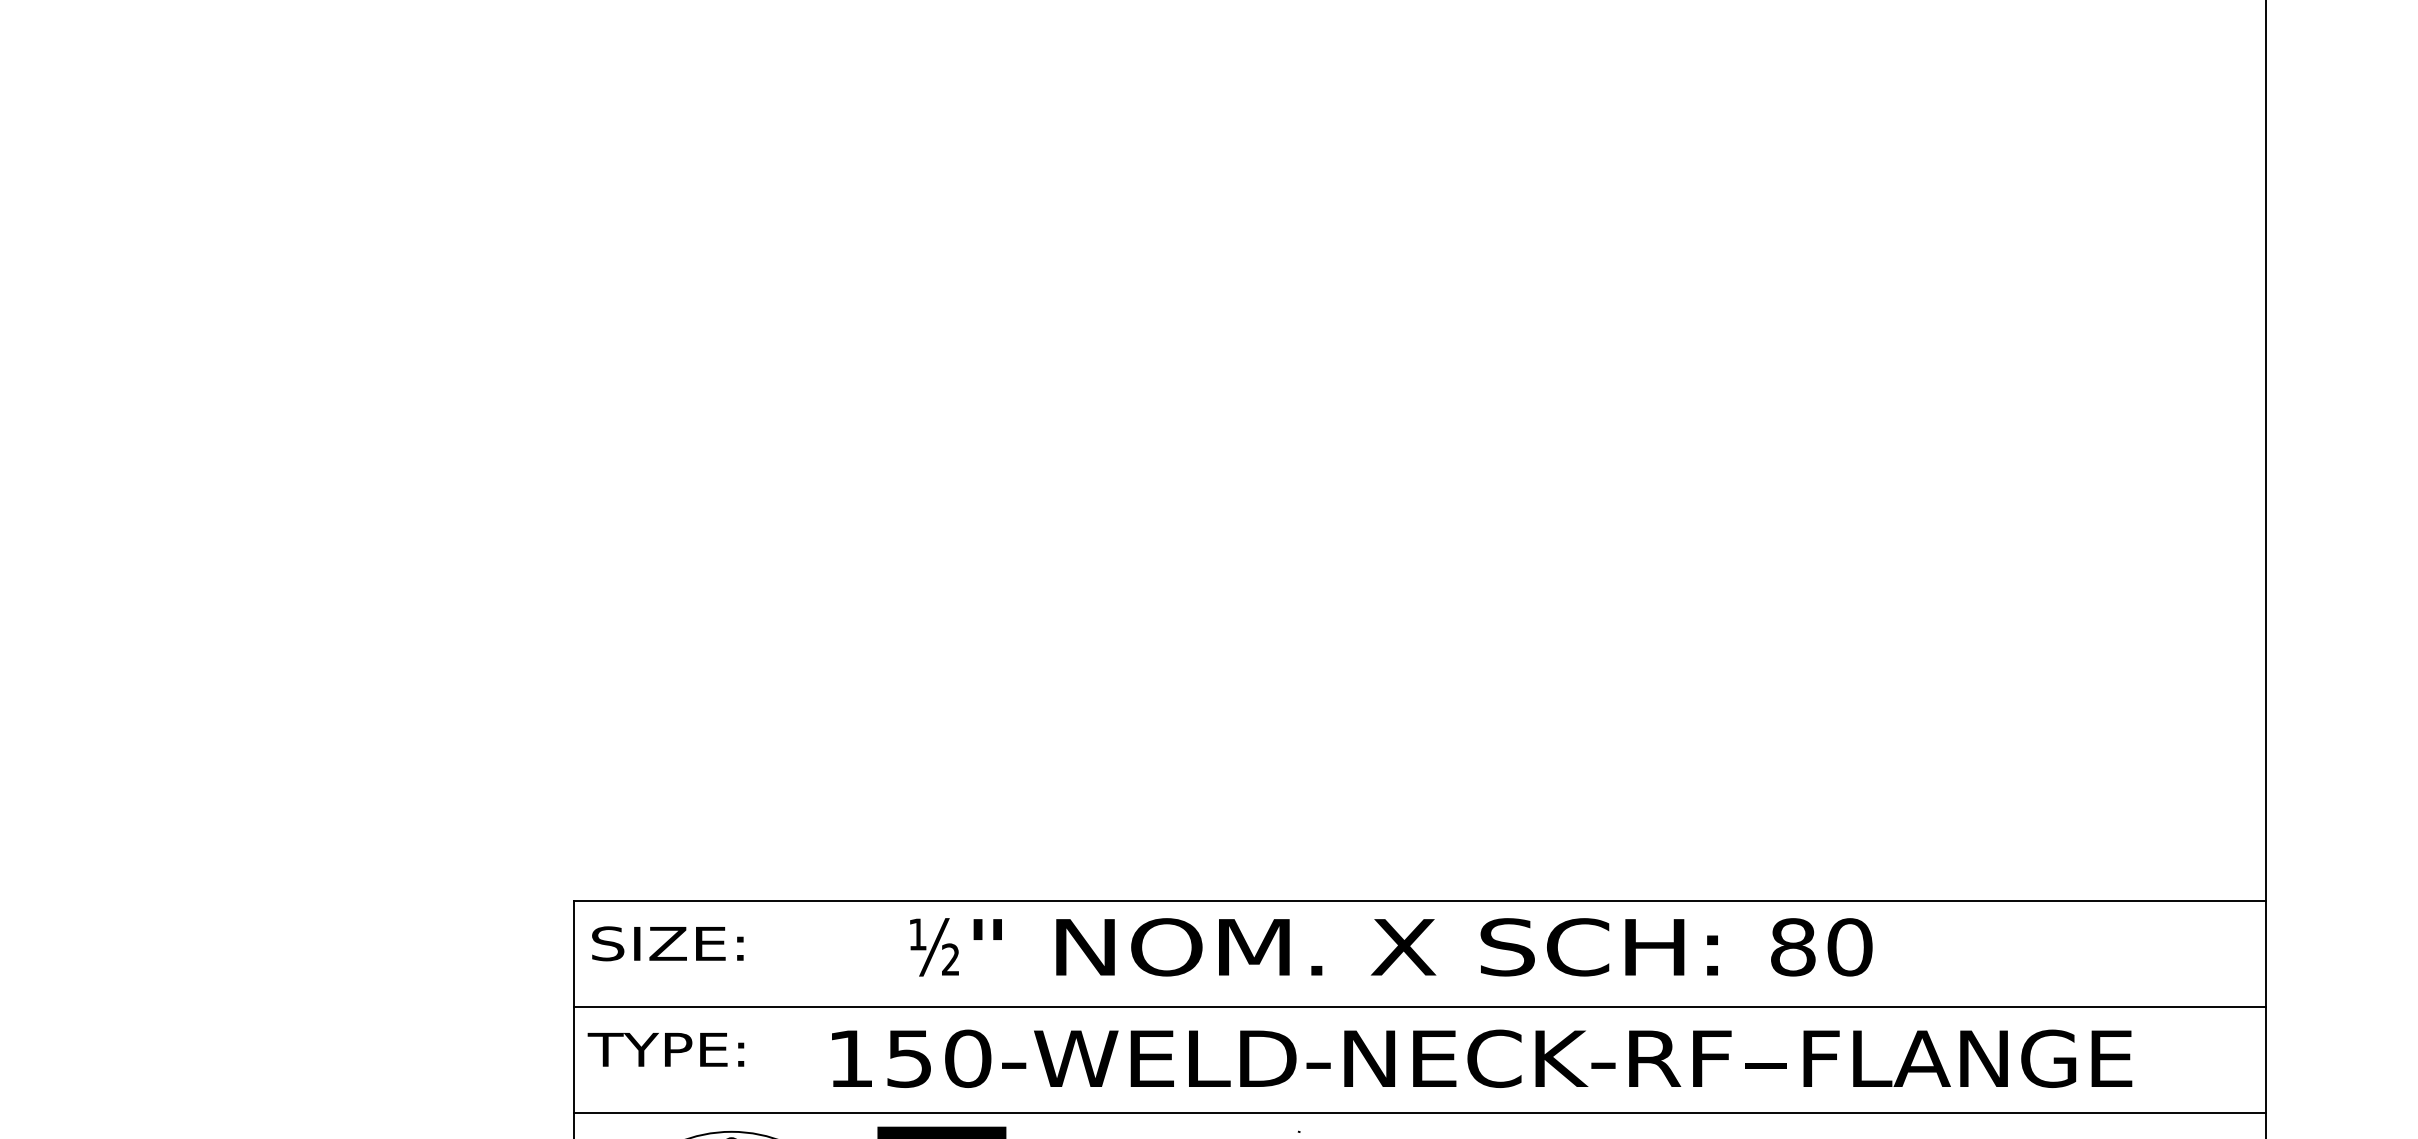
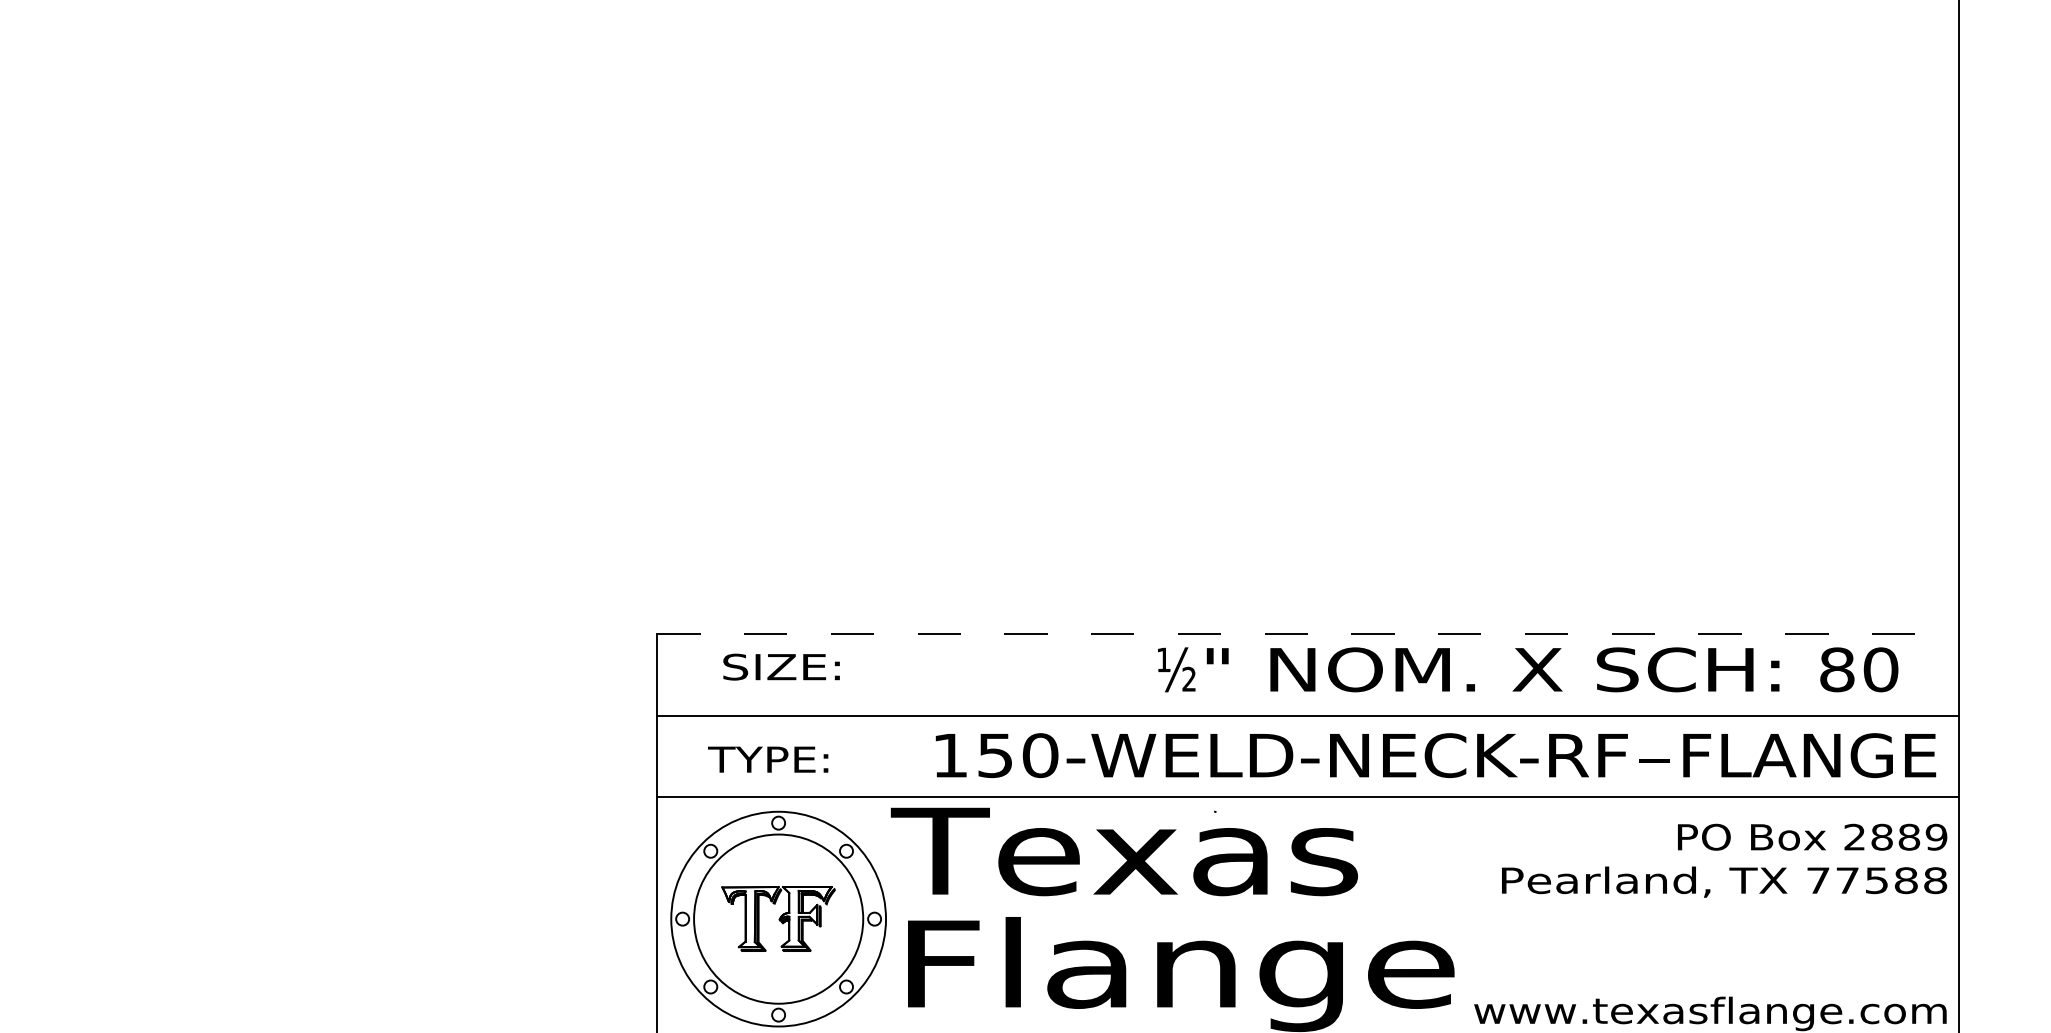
line: (1419, 901) -> (1307, 634), solid -> dashed
text: (667, 942) -> (781, 666), moved
text: (1391, 946) -> (1528, 669), moved
text: (666, 1049) -> (768, 759), moved
text: (1481, 1058) -> (1435, 755), moved

